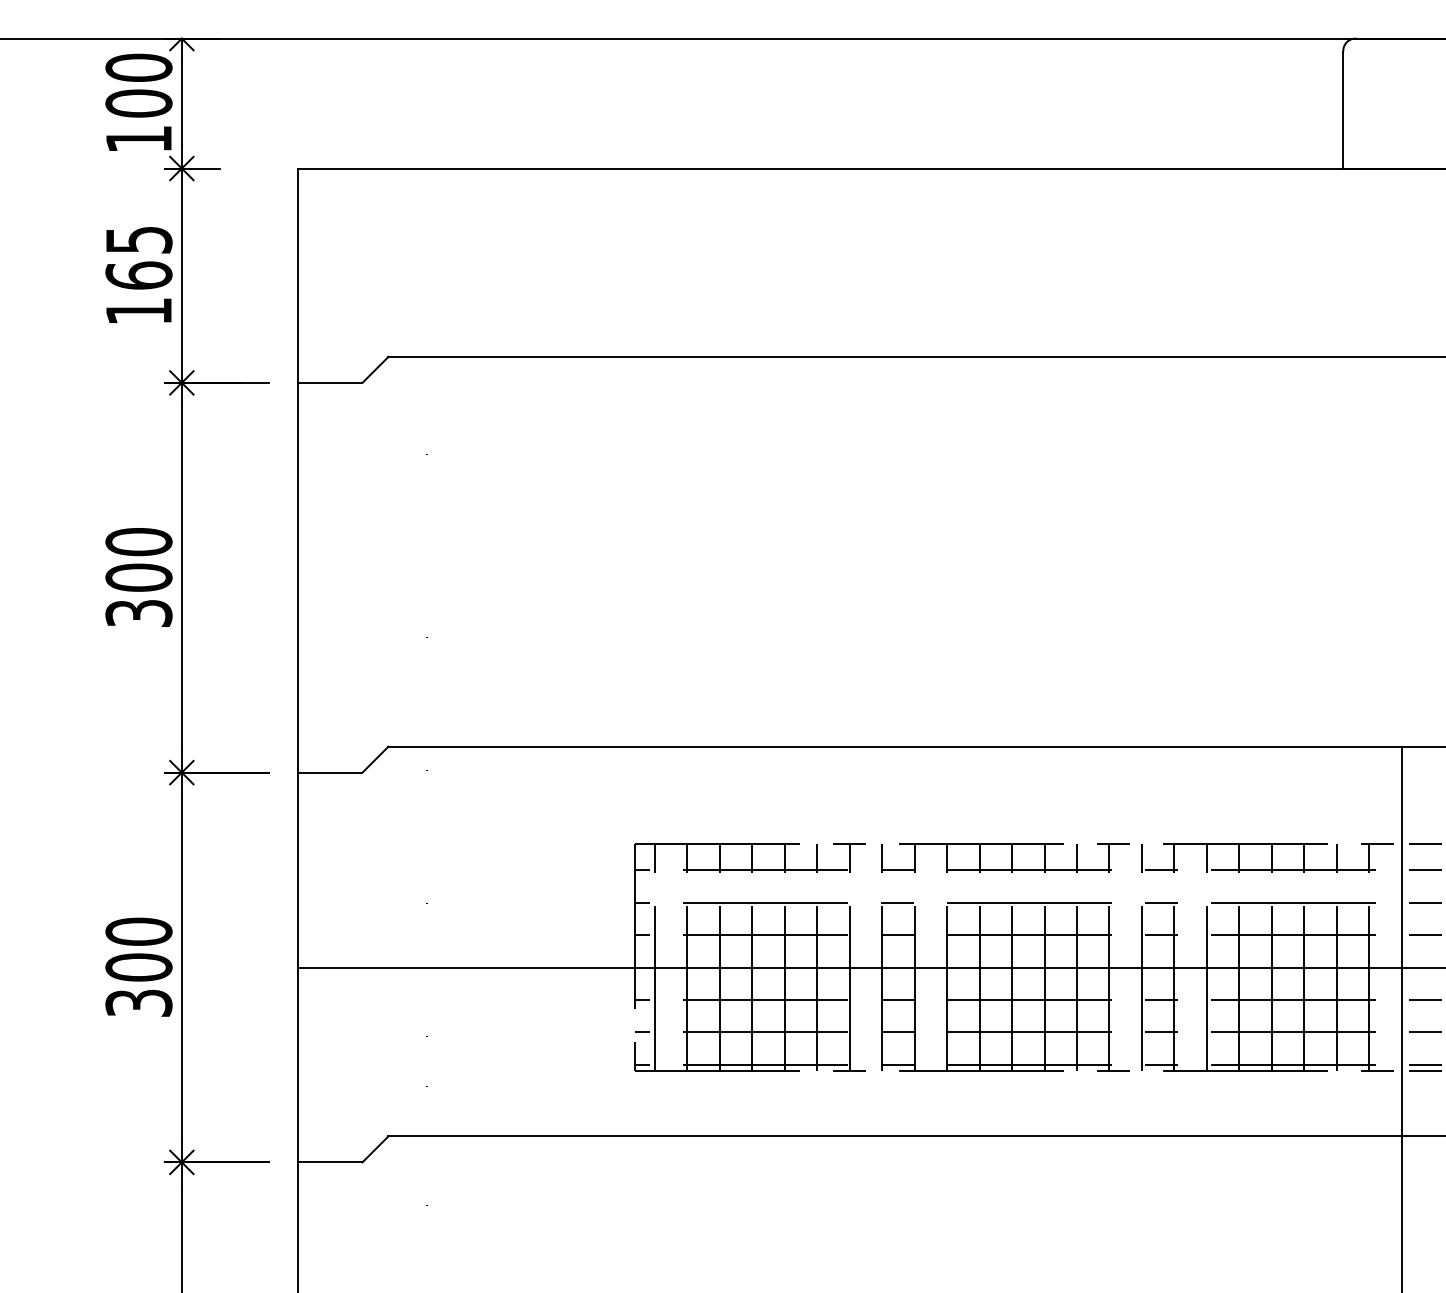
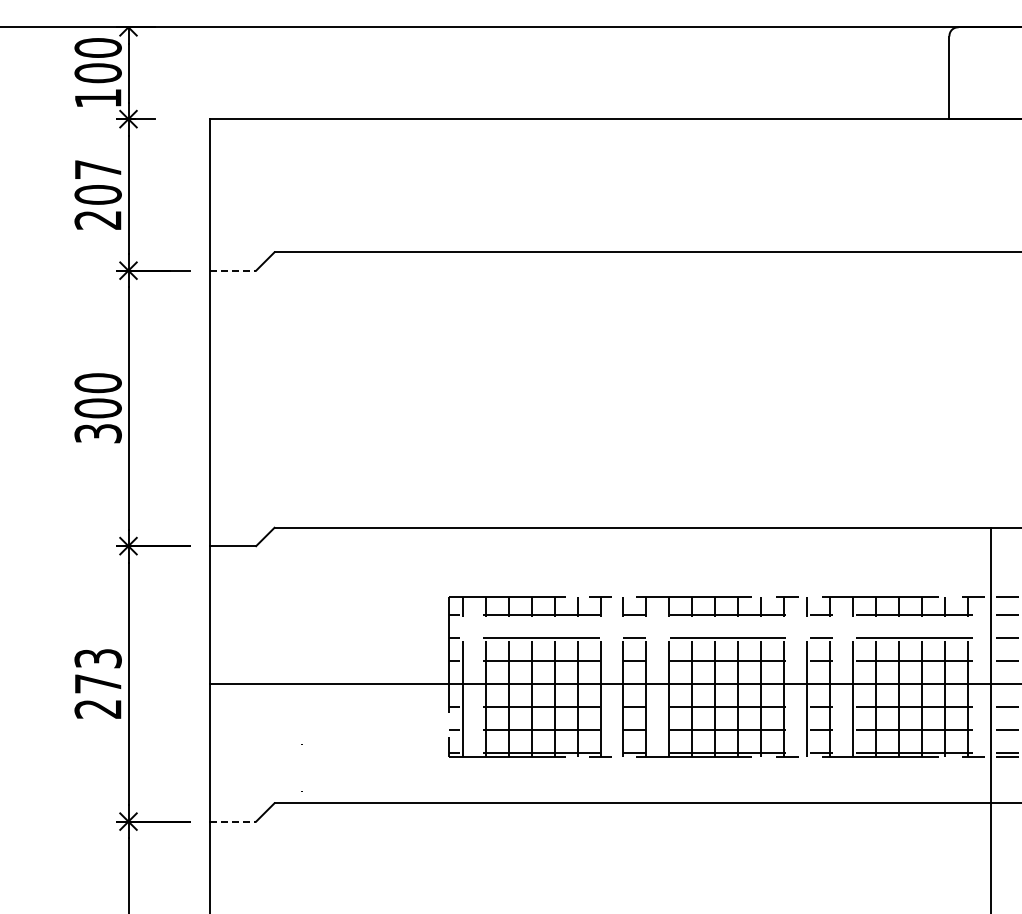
text: (137, 275) -> (97, 194), 165 -> 207
line: (330, 382) -> (233, 270), solid -> dashed
text: (137, 966) -> (97, 683), 300 -> 273
line: (330, 1162) -> (233, 821), solid -> dashed

